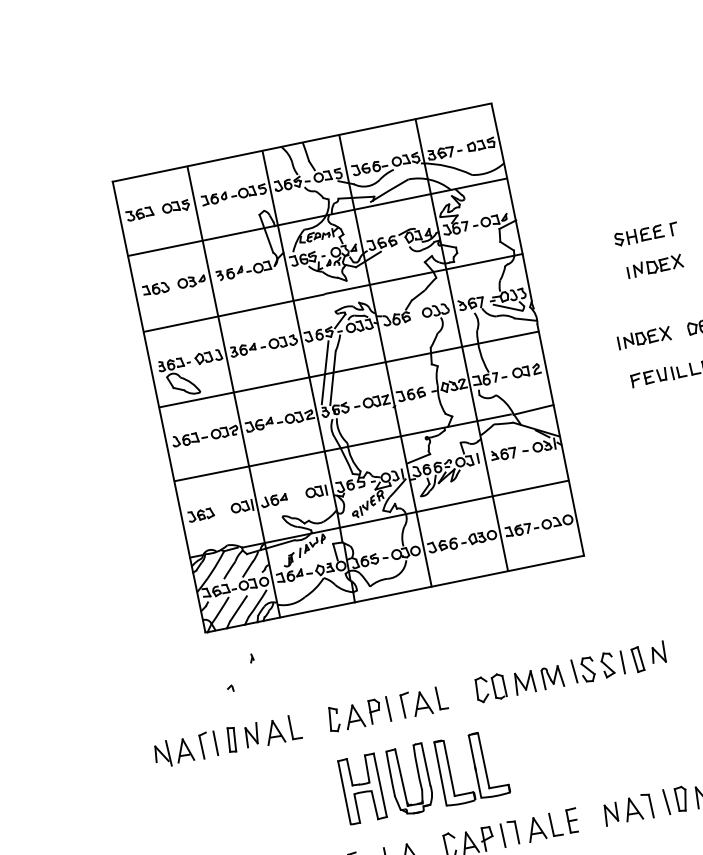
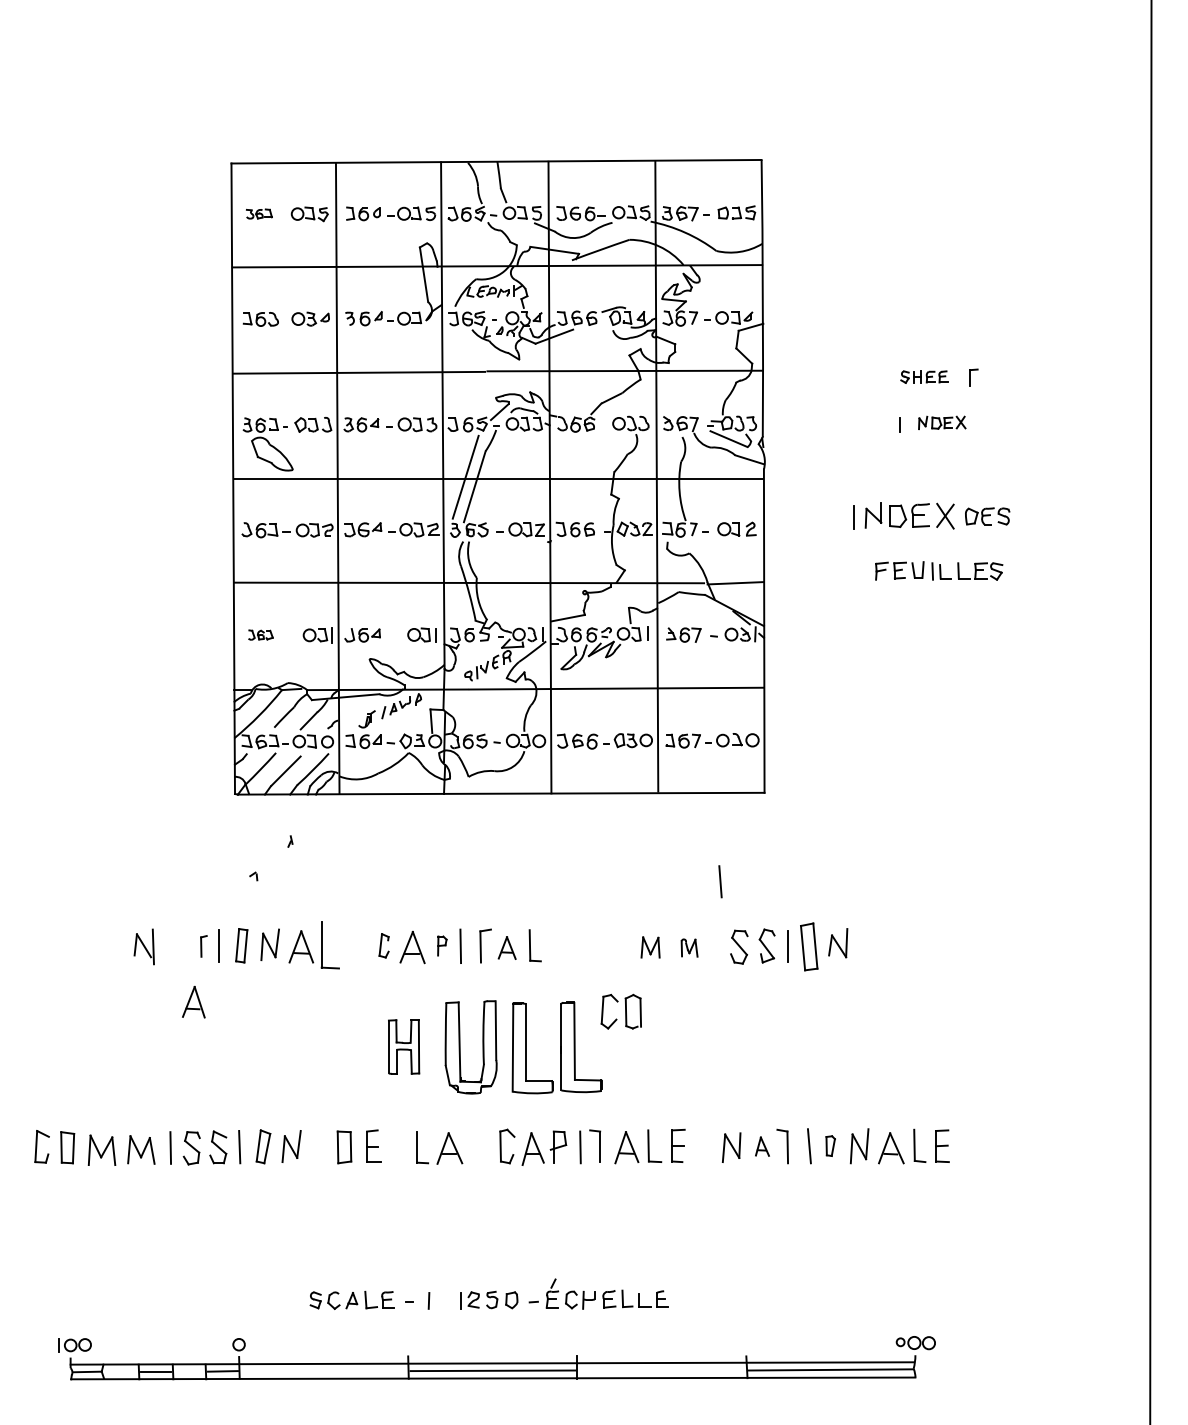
part: (139, 213) -> (259, 213), size x0.7
part: (638, 235) -> (924, 376), size x0.7
part: (658, 265) -> (942, 422), size x0.7
part: (643, 338) -> (903, 516), size x1.4
part: (200, 514) -> (260, 634), size x0.7
part: (637, 659) -> (808, 946), size x1.4
line: (574, 671) -> (720, 881), moved
part: (552, 677) -> (689, 947), size x0.6
part: (524, 682) -> (650, 947), size x0.7
part: (489, 688) -> (620, 1011), moved
part: (422, 703) -> (507, 947), size x0.7
part: (375, 710) -> (442, 945), size x0.6
part: (333, 719) -> (383, 945), size x0.7
part: (295, 727) -> (330, 945), size x1.4
part: (204, 745) -> (203, 946), size x0.6
part: (183, 750) -> (193, 1001), moved
part: (362, 788) -> (403, 1046), size x0.6
part: (681, 798) -> (830, 1145), size x0.6
part: (633, 809) -> (762, 1146), size x0.6

